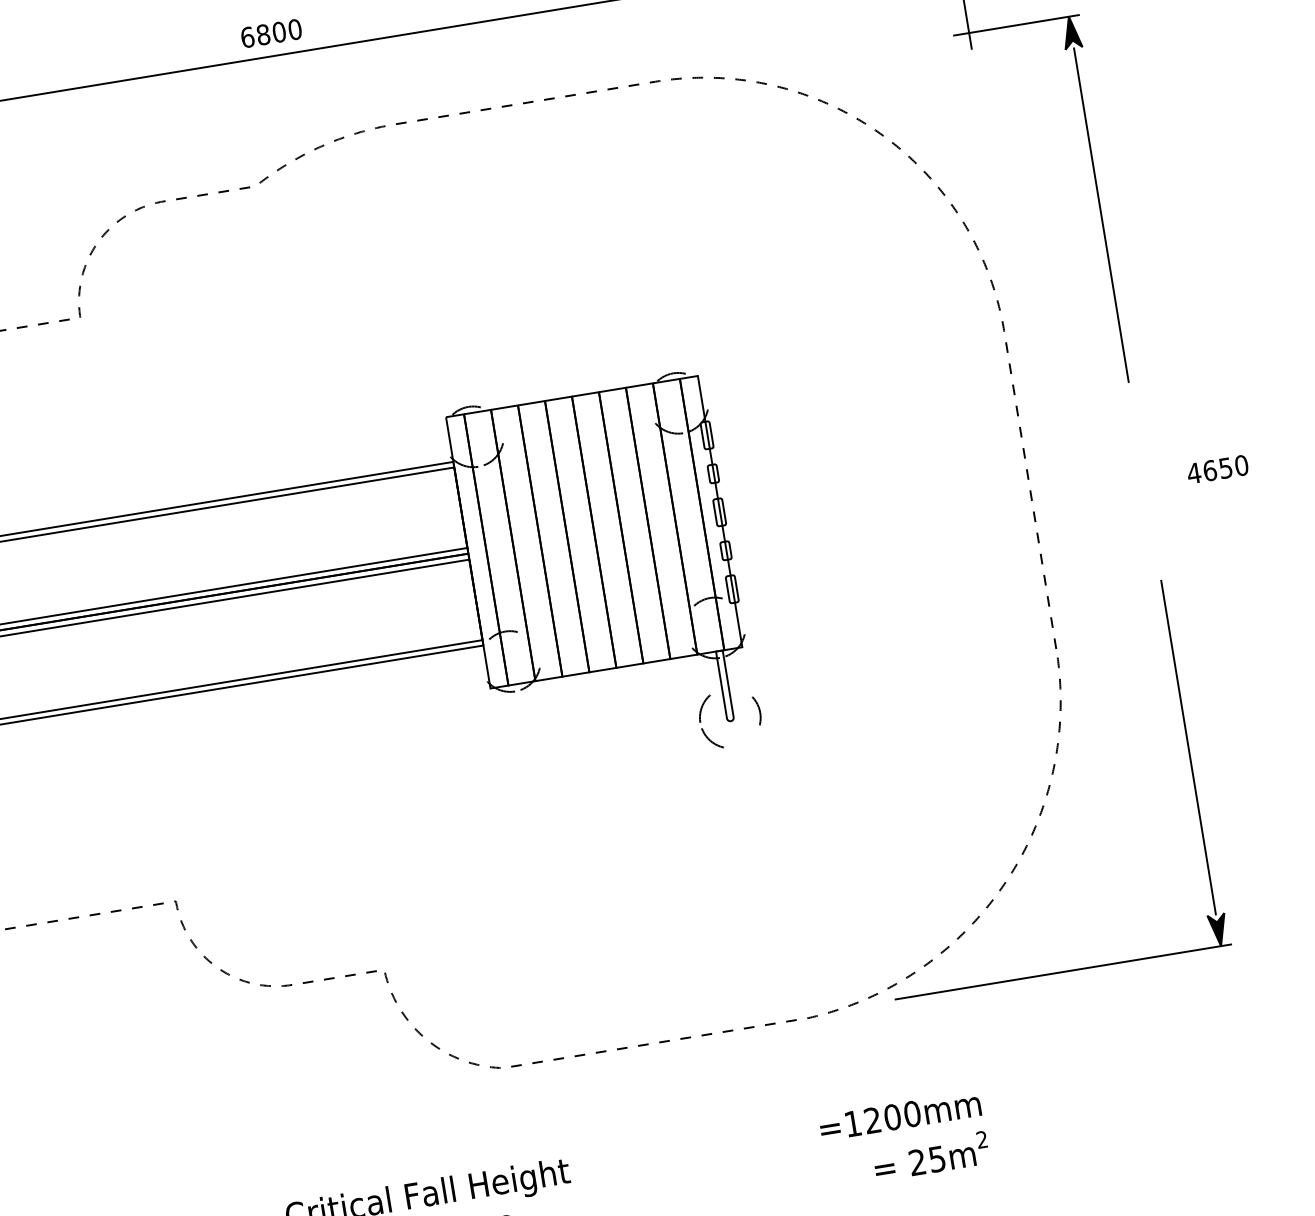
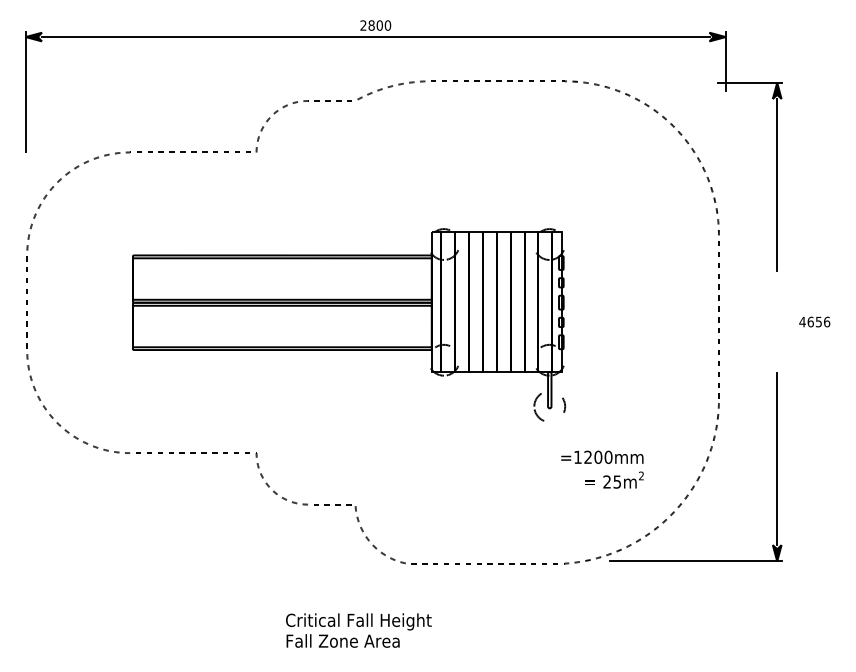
text: (247, 37) -> (363, 25), 6800 -> 2800
text: (1242, 464) -> (827, 321), 4650 -> 4656
text: (904, 1139) -> (602, 469), moved

